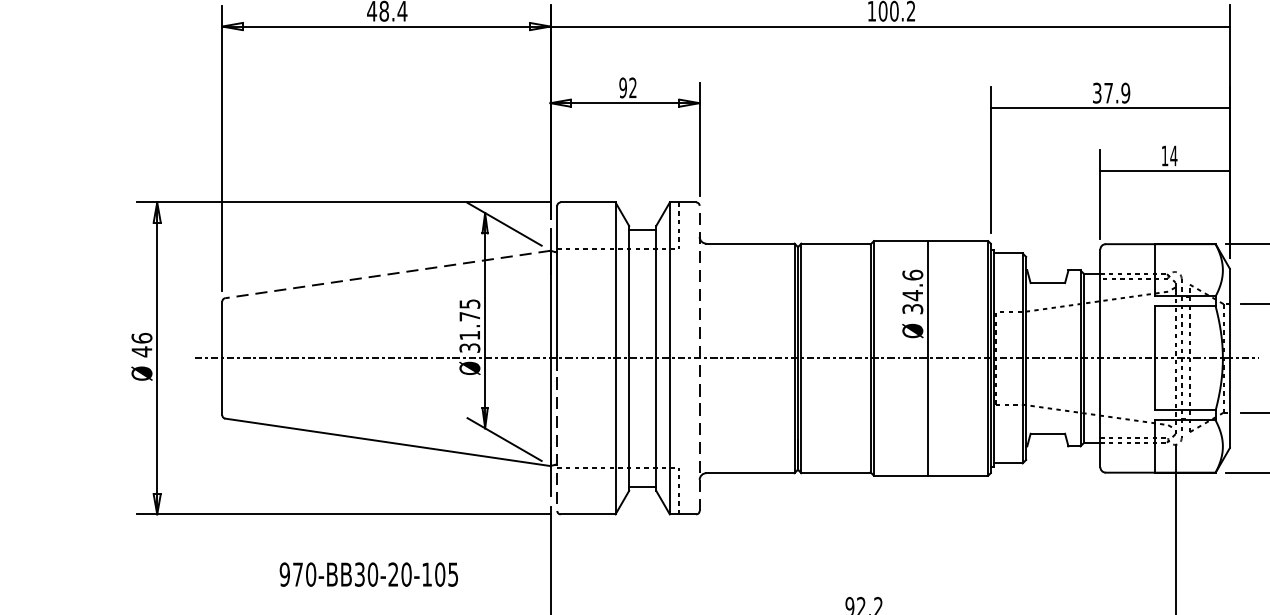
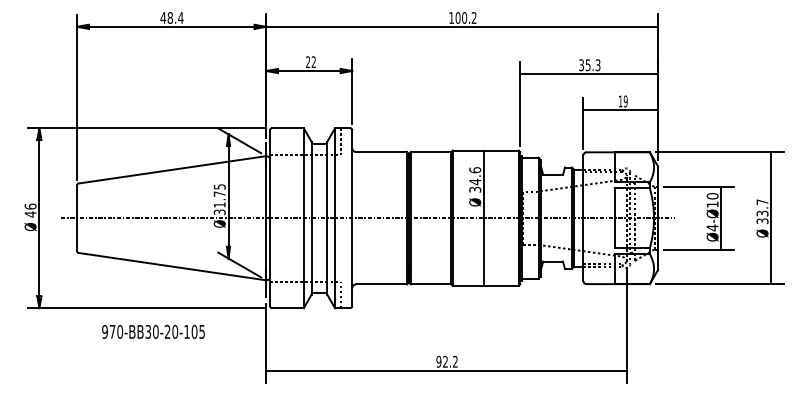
text: (623, 88) -> (308, 62), 92 -> 22
text: (1116, 93) -> (592, 65), 37.9 -> 35.3
text: (1173, 156) -> (625, 101), 14 -> 19
line: (387, 273) -> (172, 169), dashed -> solid
line: (700, 358) -> (352, 218), dashed -> solid
line: (557, 435) -> (270, 262), dashed -> solid
text: (368, 573) -> (153, 331), moved

